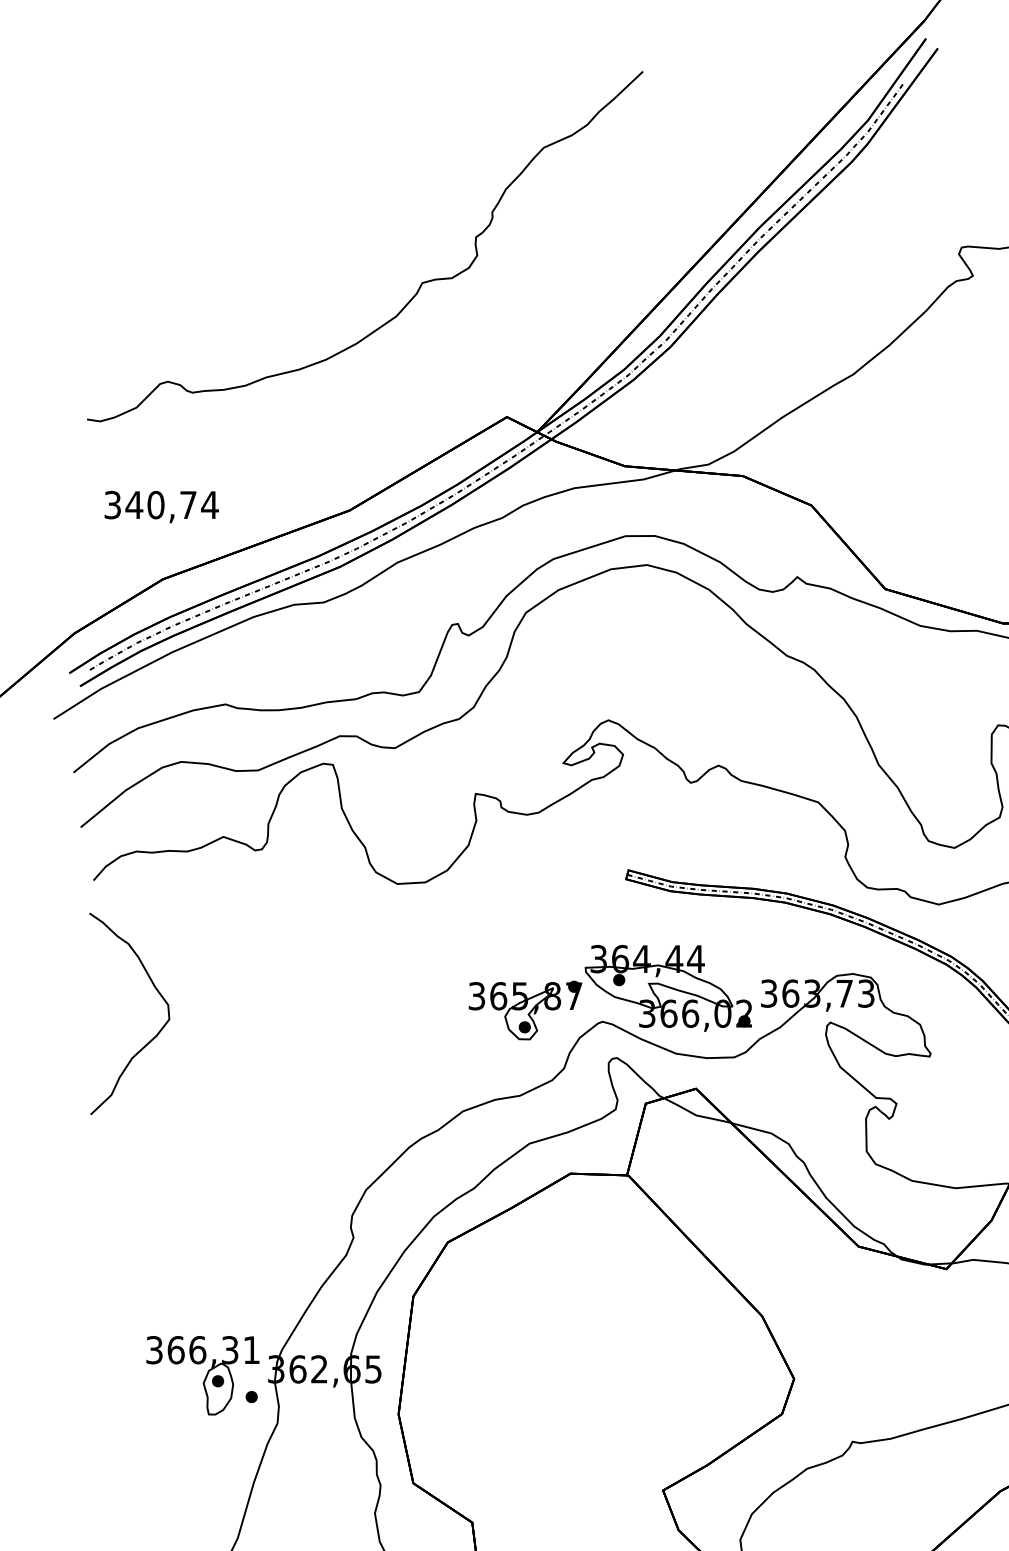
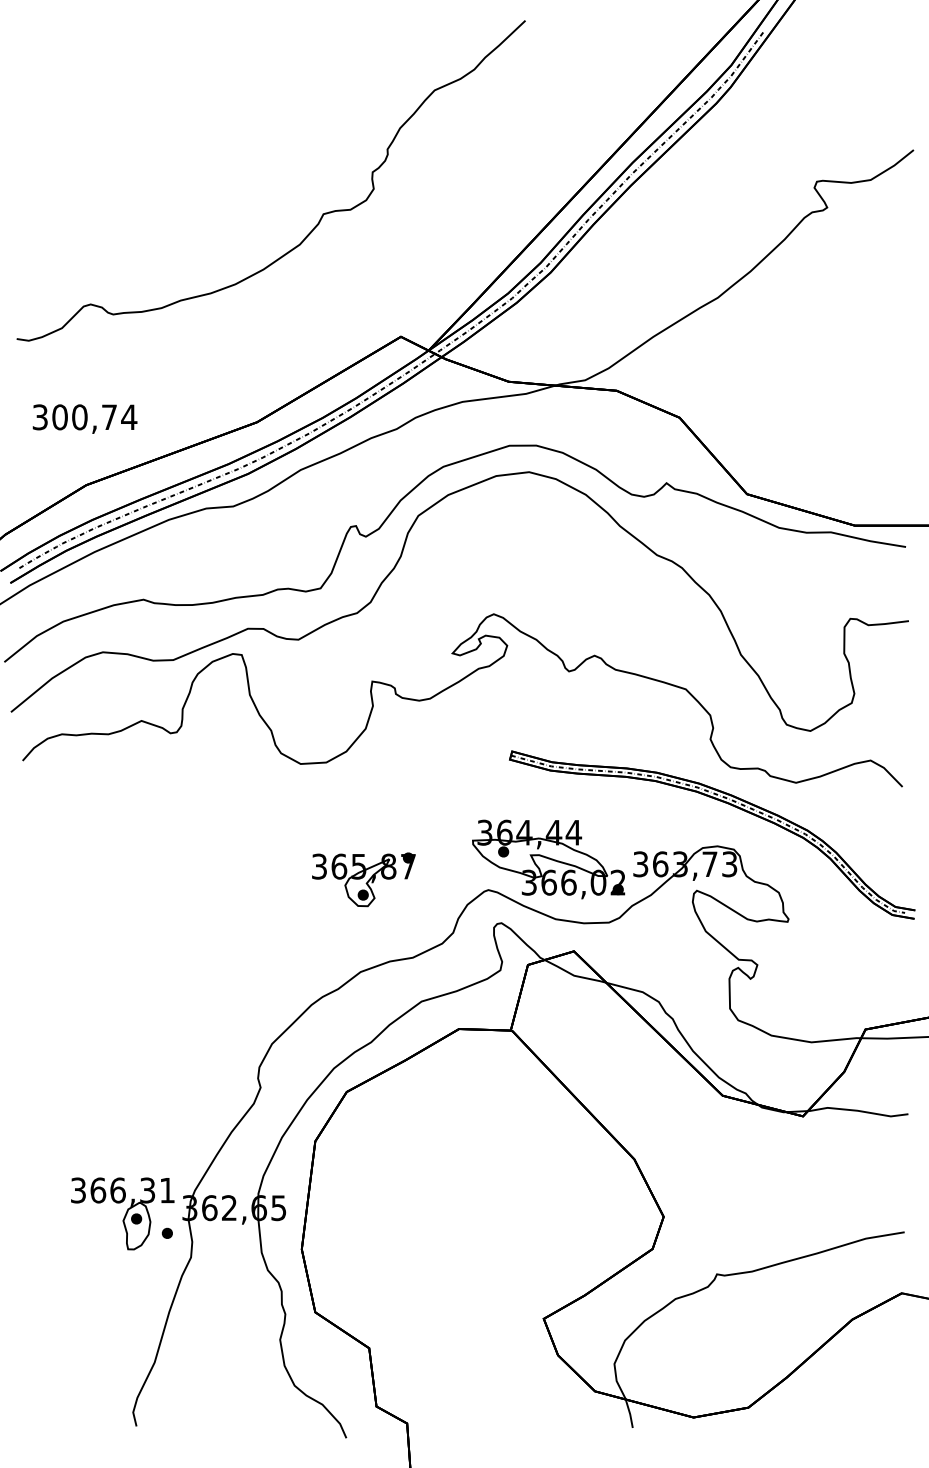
text: (133, 505) -> (59, 417), 340,74 -> 300,74
part: (525, 1010) -> (363, 879), moved
curve: (149, 1040) -> (73, 907), removed

